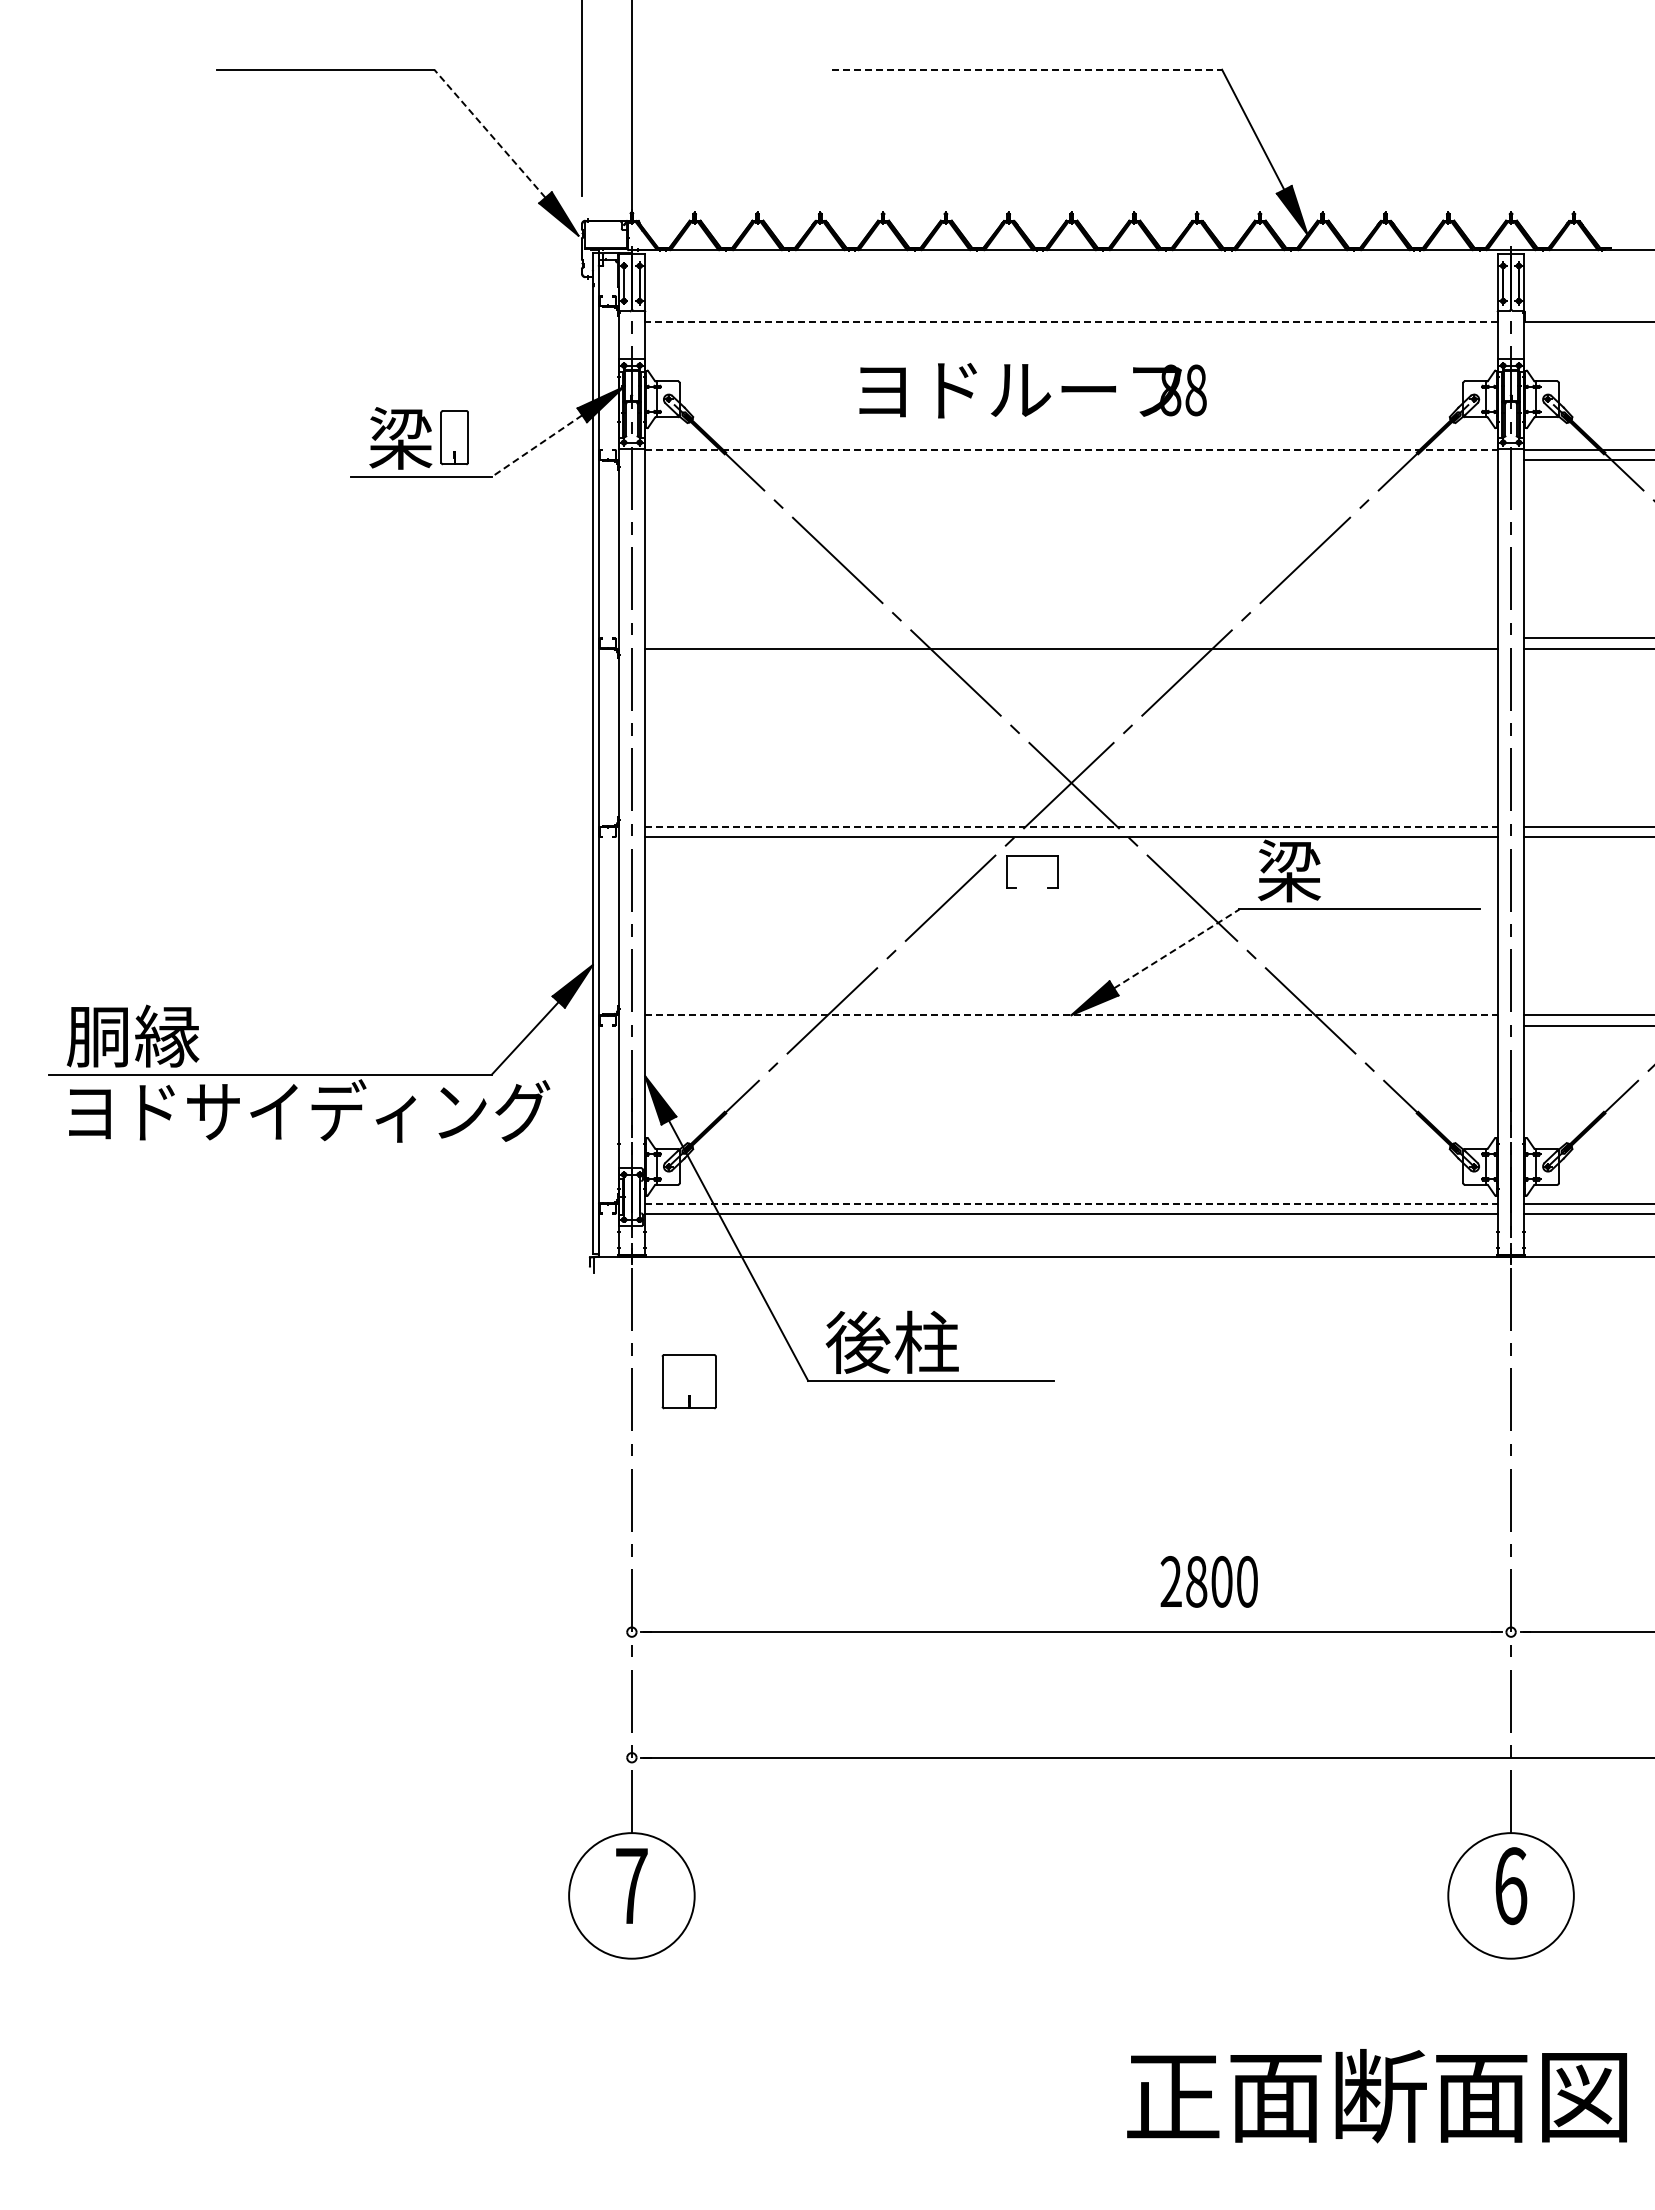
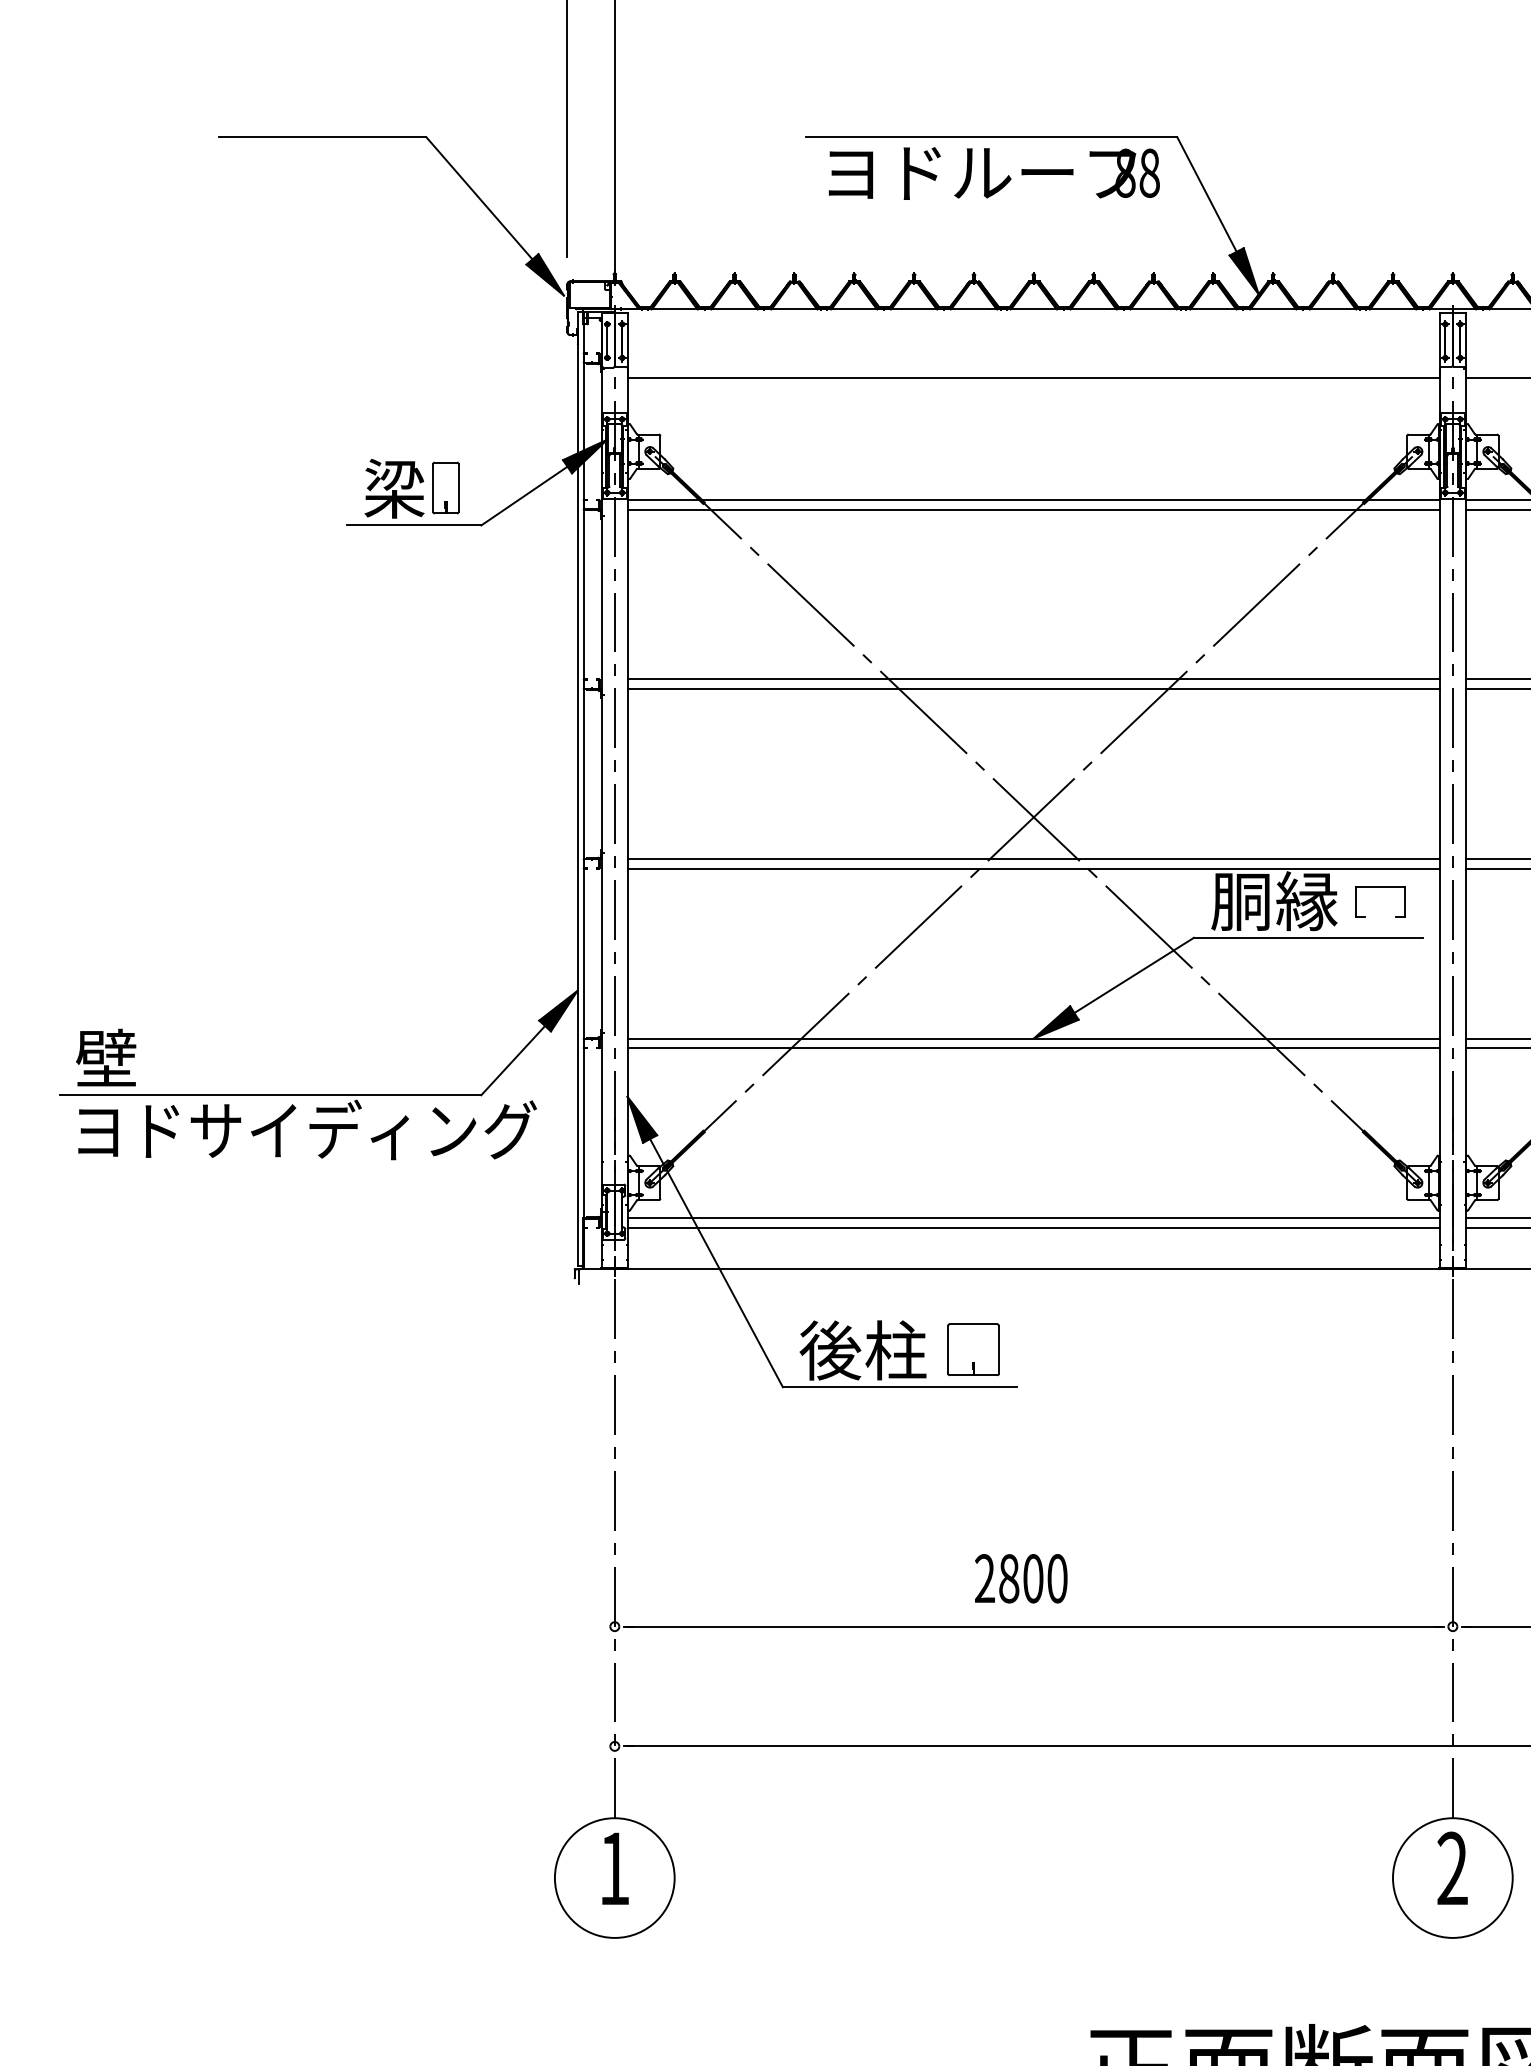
line: (1027, 69) -> (991, 137), dashed -> solid
line: (489, 133) -> (479, 198), dashed -> solid
line: (1070, 322) -> (1032, 378), dashed -> solid
text: (1032, 390) -> (993, 173), moved
line: (537, 446) -> (524, 496), dashed -> solid
line: (1071, 449) -> (1033, 499), dashed -> solid
line: (1071, 460) -> (1033, 509), added
line: (1071, 638) -> (1033, 679), added
line: (1071, 826) -> (1033, 858), dashed -> solid
part: (1032, 856) -> (1380, 887), moved
text: (1323, 870) -> (1274, 900), 梁 -> 胴縁
line: (1177, 948) -> (1134, 975), dashed -> solid
line: (1071, 1015) -> (1033, 1038), dashed -> solid
line: (1071, 1025) -> (1033, 1048), added
text: (132, 1035) -> (138, 1057), 胴縁 -> 壁
line: (1071, 1203) -> (1033, 1218), dashed -> solid
part: (688, 1381) -> (972, 1349), moved
text: (1208, 1581) -> (1020, 1578), moved
text: (631, 1885) -> (614, 1868), 7 -> 1
text: (1511, 1886) -> (1453, 1869), 6 -> 2

